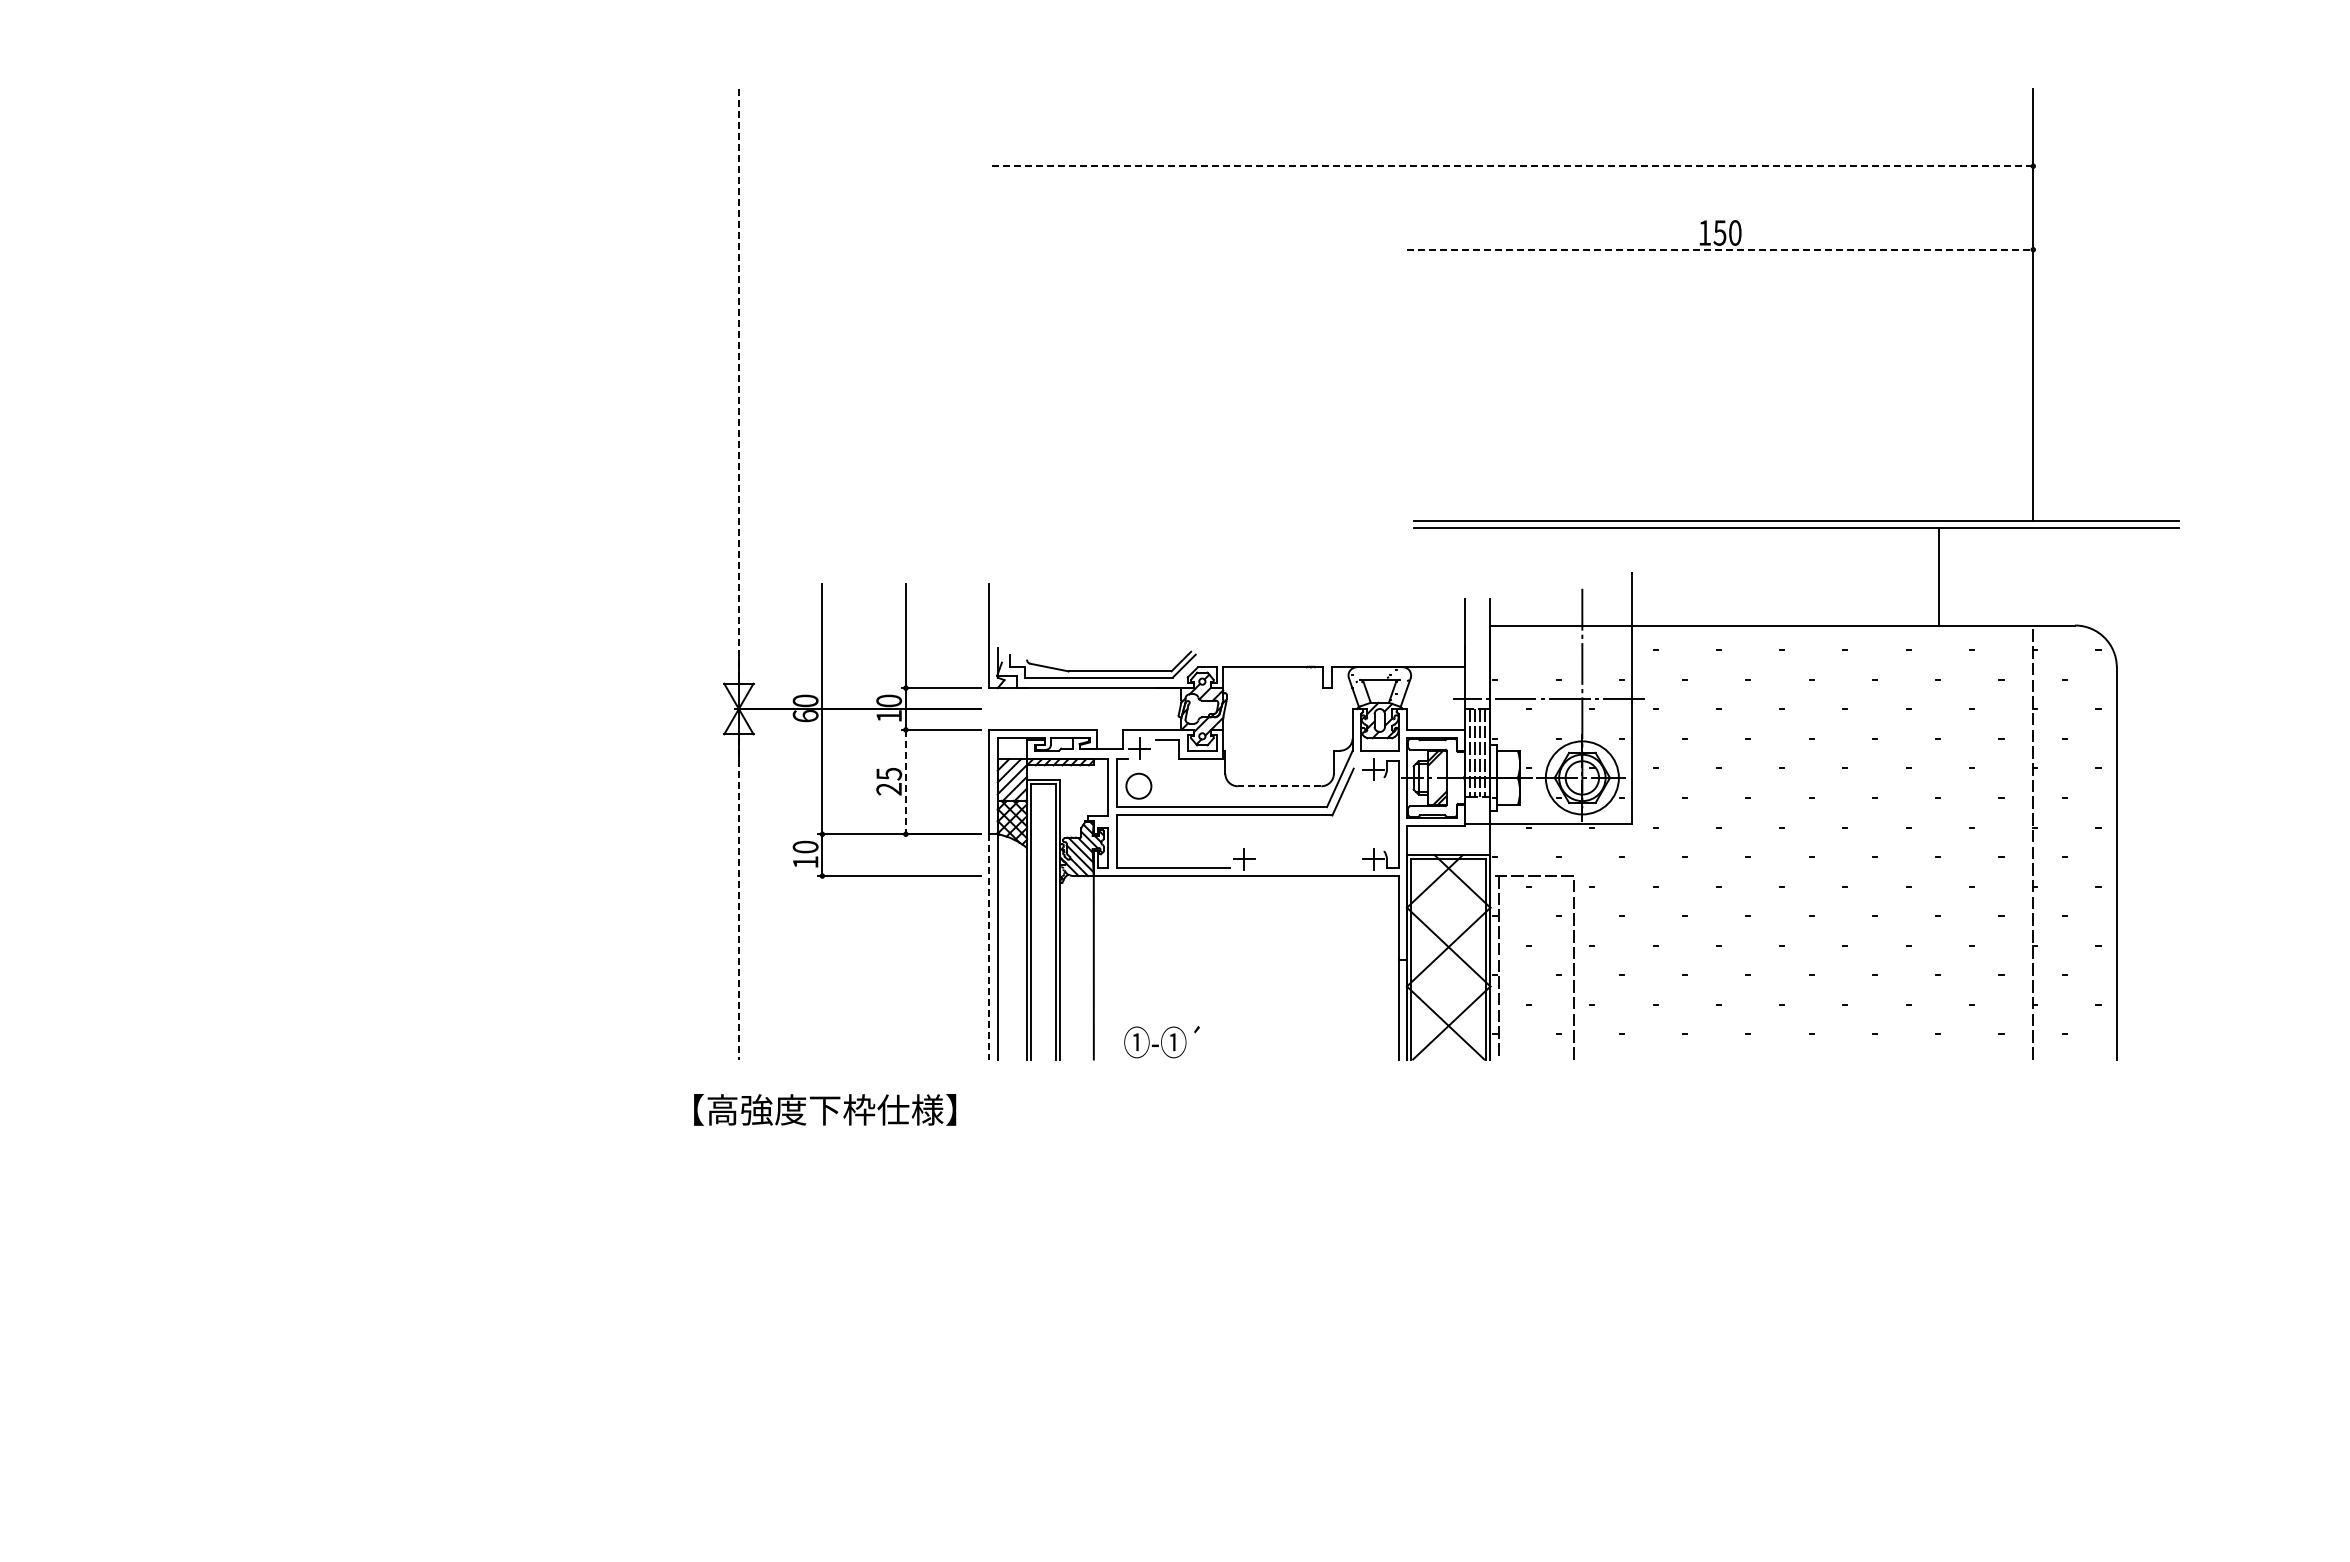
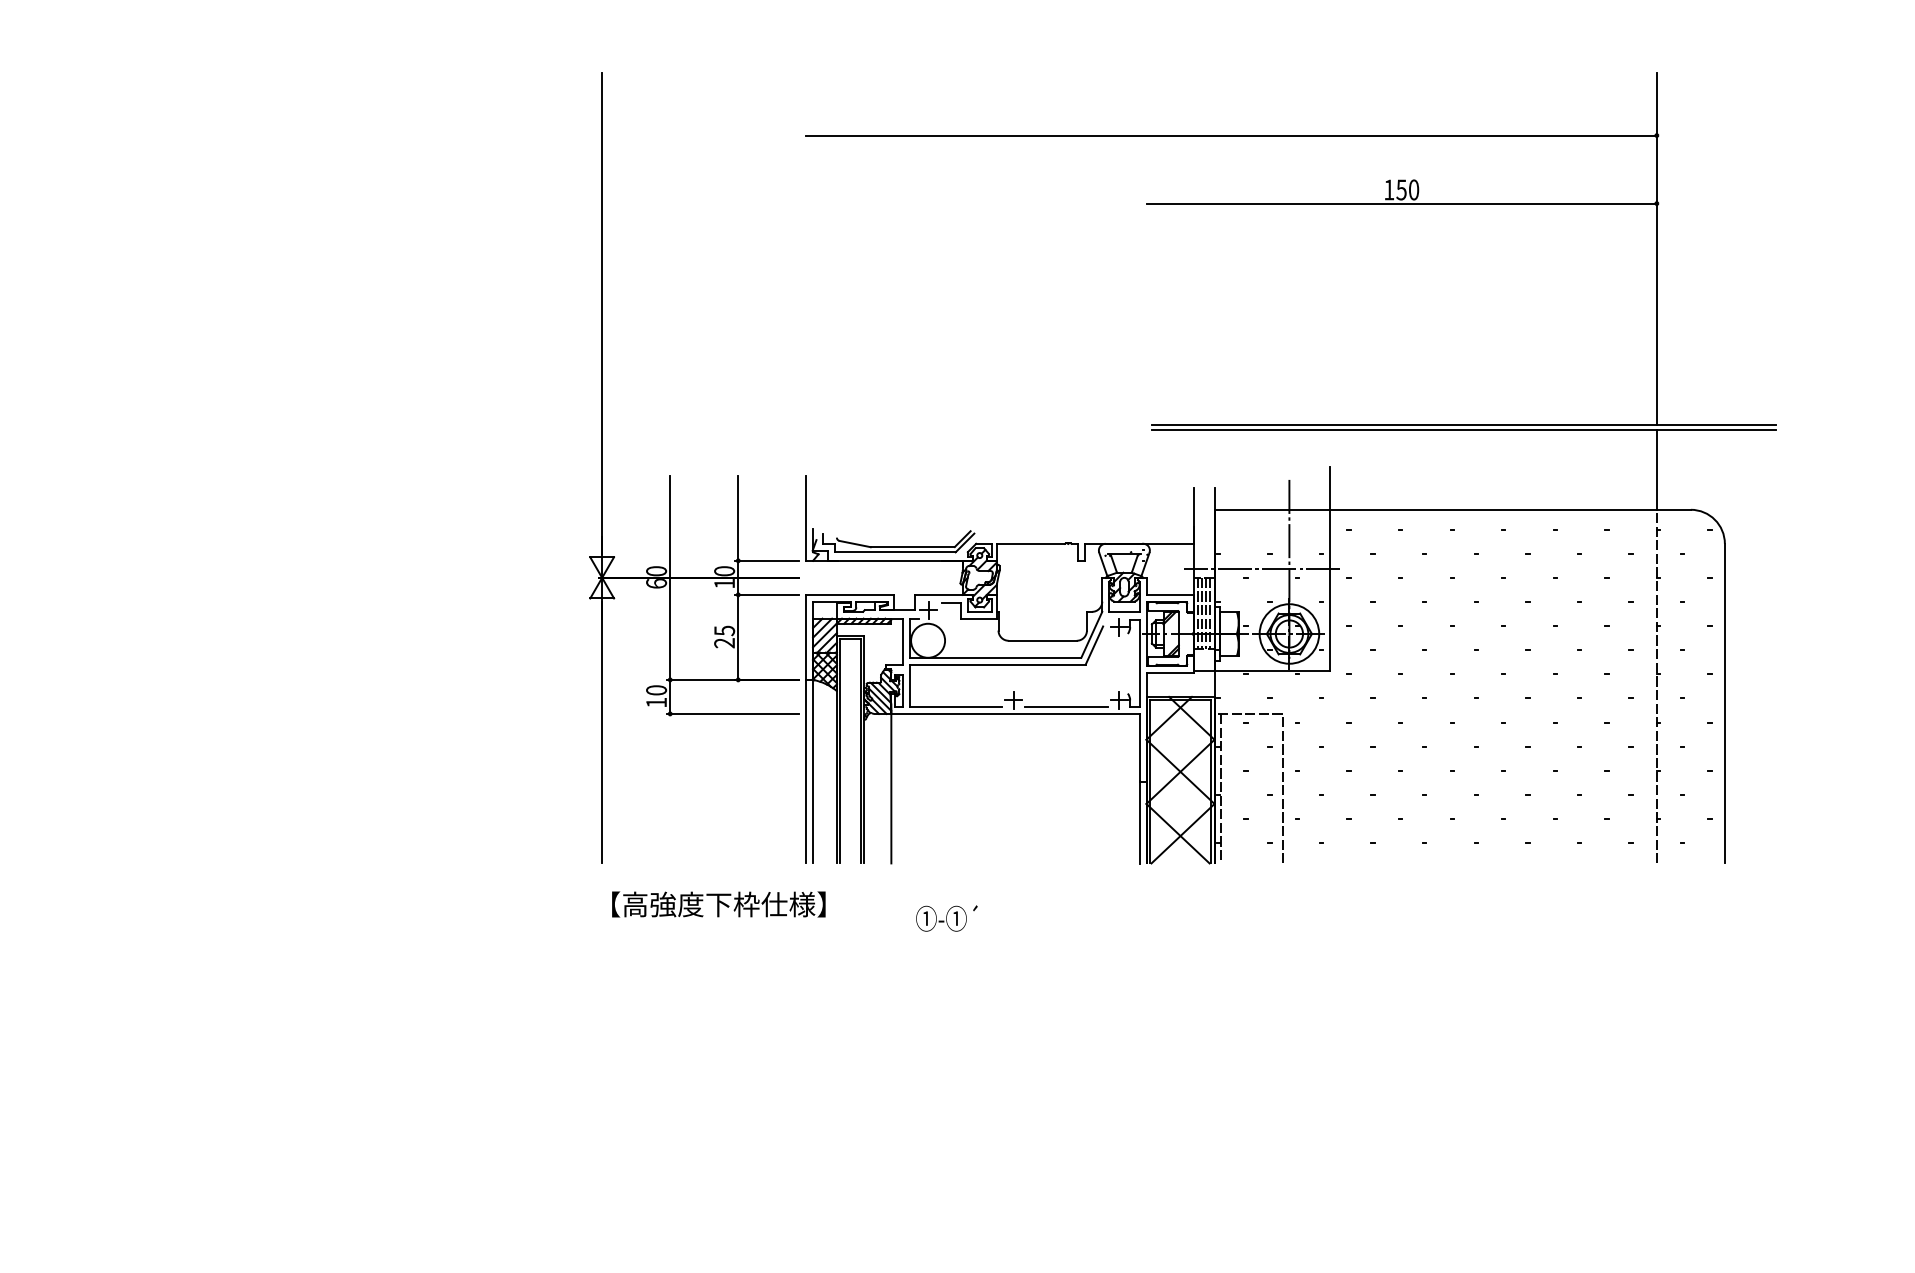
line: (1511, 166) -> (1231, 135), dashed -> solid
line: (1720, 249) -> (1401, 203), dashed -> solid
line: (738, 384) -> (601, 313), dashed -> solid
line: (1939, 576) -> (1657, 469), moved
line: (905, 782) -> (737, 637), dashed -> solid
circle: (1138, 786) -> (927, 640), size x1.67
line: (1279, 786) -> (1042, 640), dashed -> solid
line: (1308, 867) -> (1066, 706), added
line: (738, 898) -> (601, 732), dashed -> solid
line: (989, 946) -> (806, 771), dashed -> solid
text: (1161, 1042) -> (946, 918), moved
text: (825, 1109) -> (719, 904), moved

